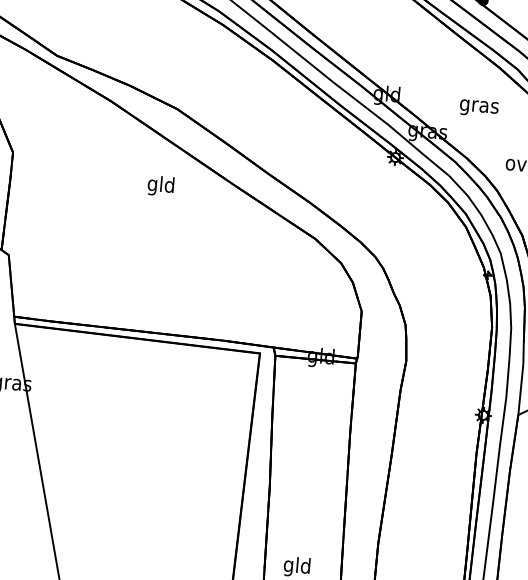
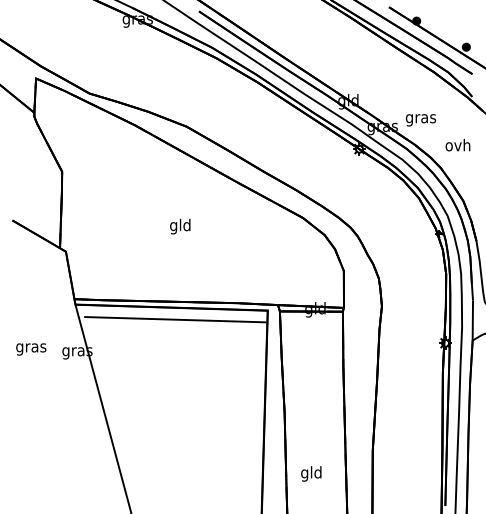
text: (479, 108) -> (421, 120), moved
text: (161, 186) -> (180, 226), moved
line: (141, 354) -> (175, 319), added

